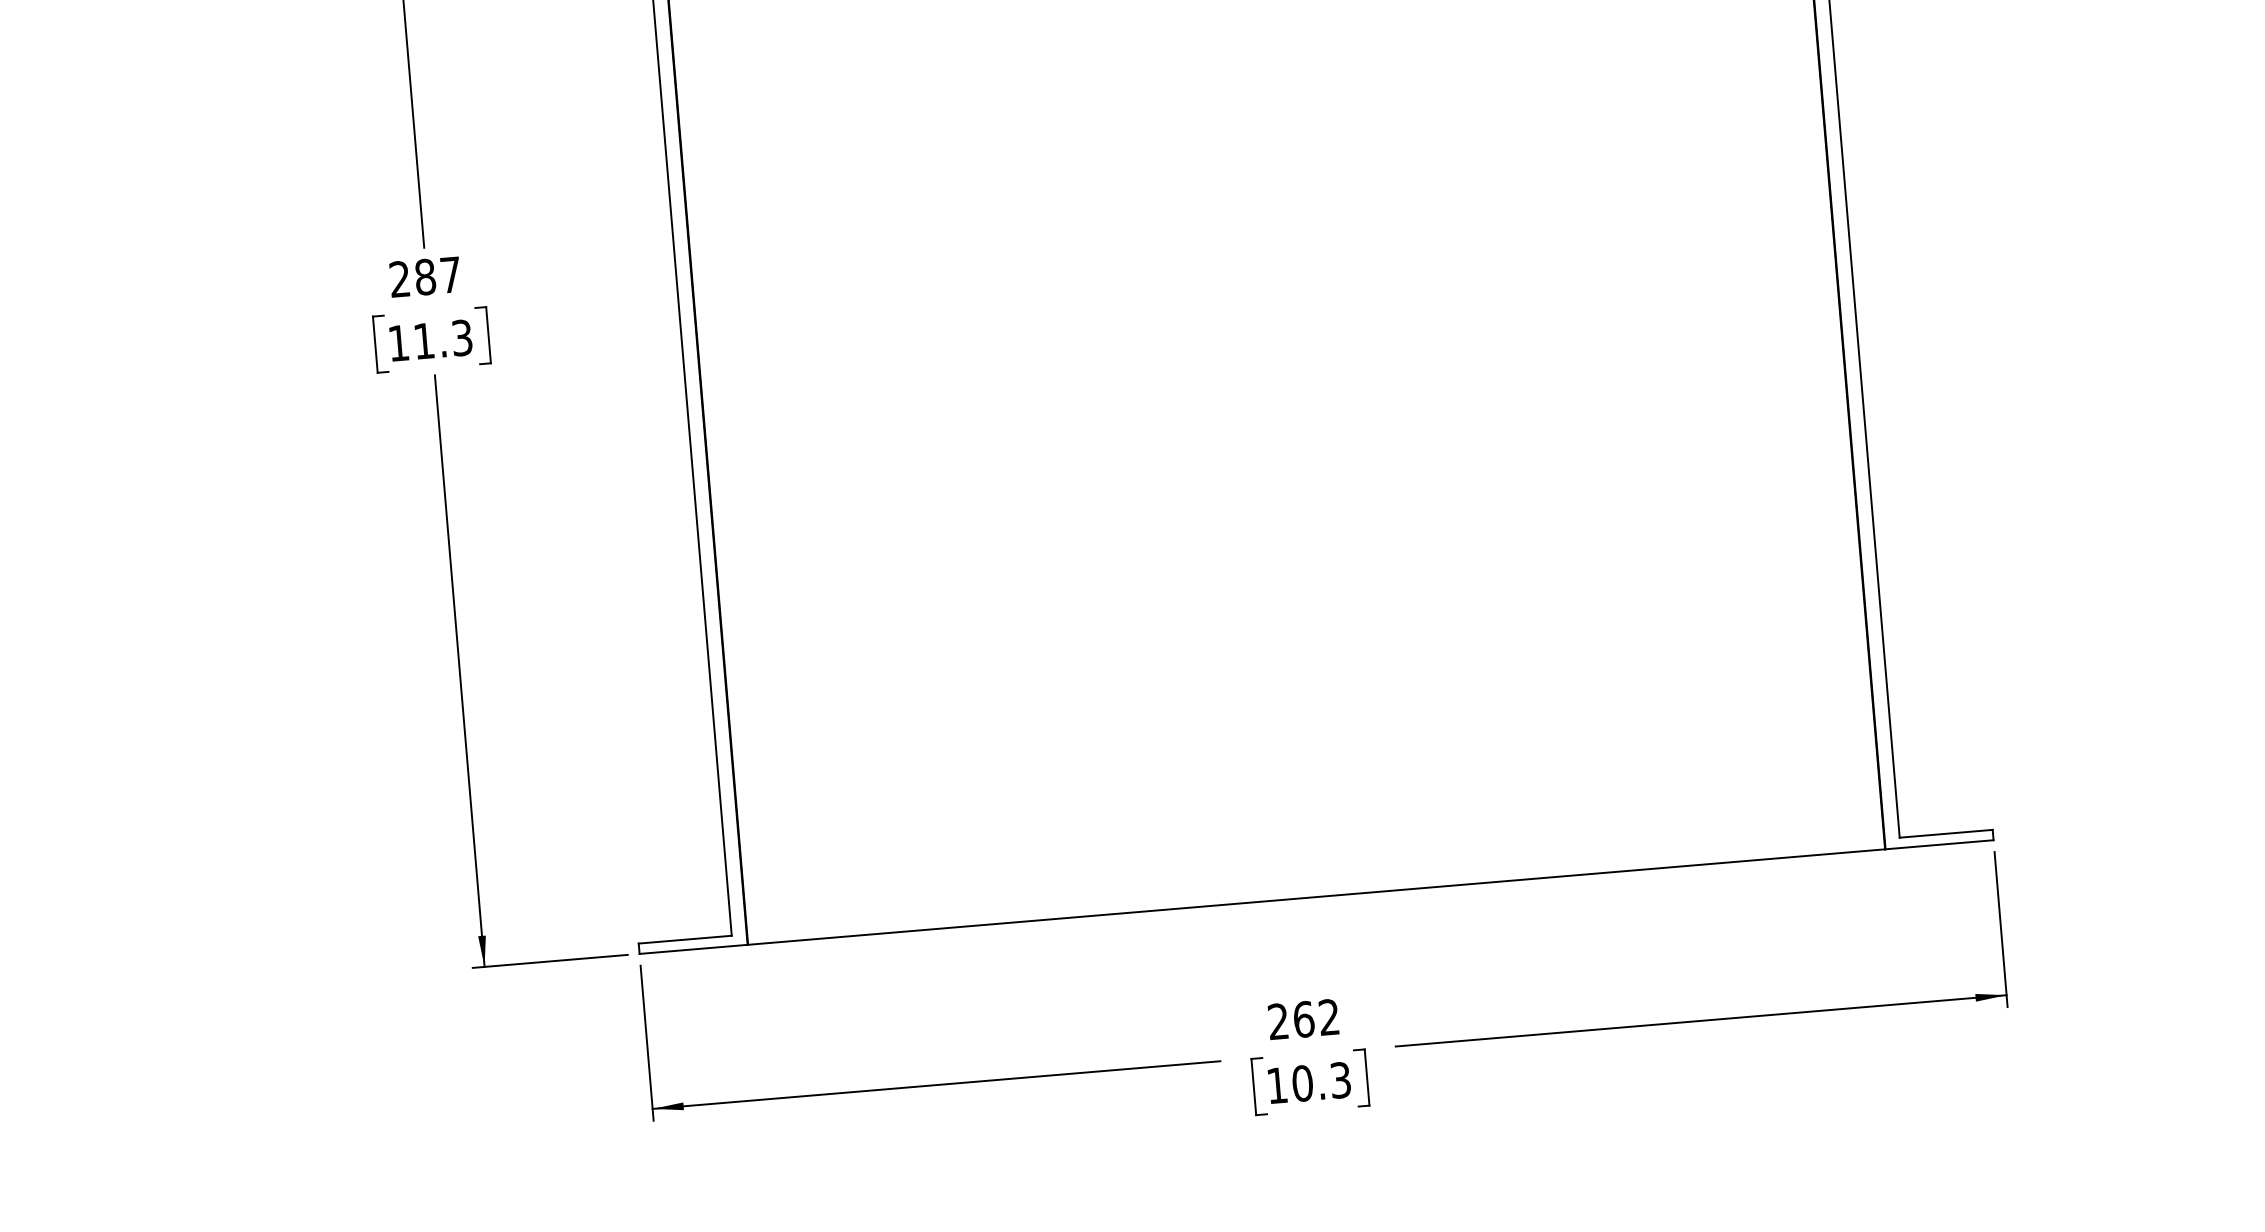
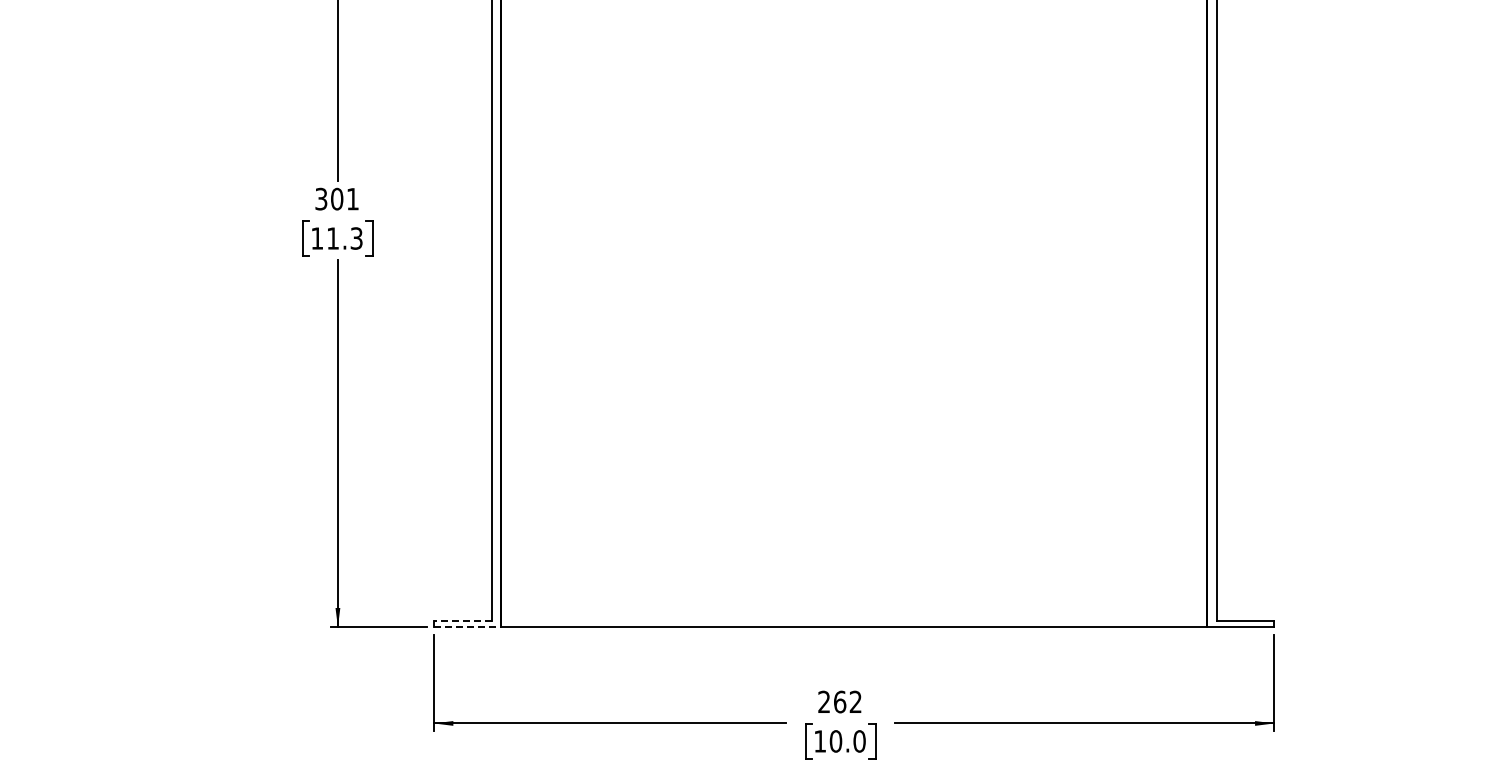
text: (424, 277) -> (336, 199), 287 -> 301
line: (684, 939) -> (462, 620), solid -> dashed
line: (693, 949) -> (467, 627), solid -> dashed
text: (1340, 1080) -> (859, 741), 10.3 -> 10.0

